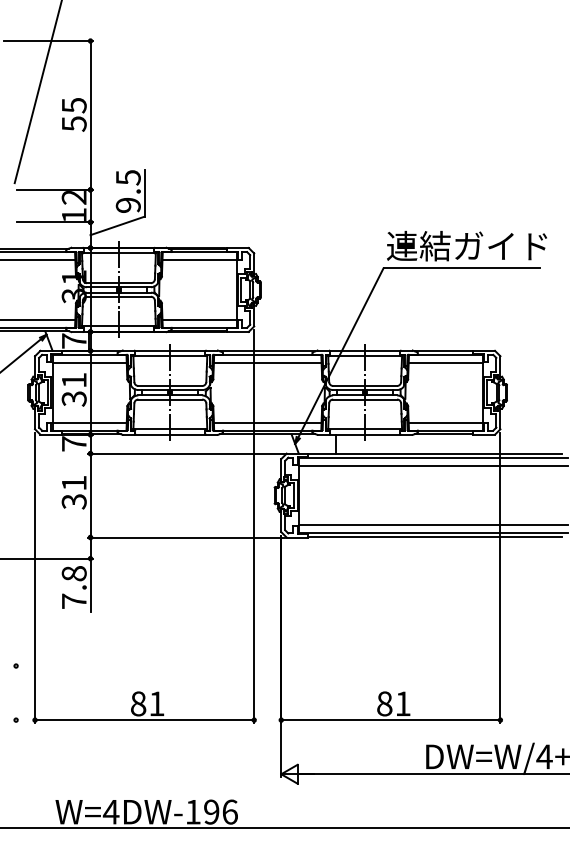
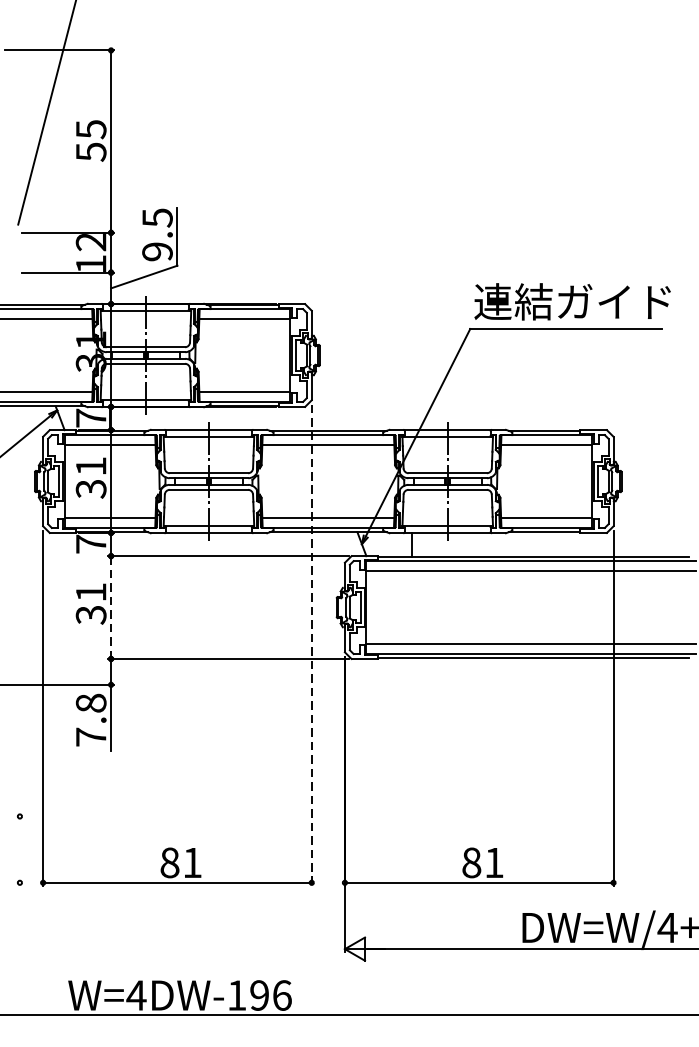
line: (90, 495) -> (111, 607), solid -> dashed
line: (254, 526) -> (312, 645), solid -> dashed

